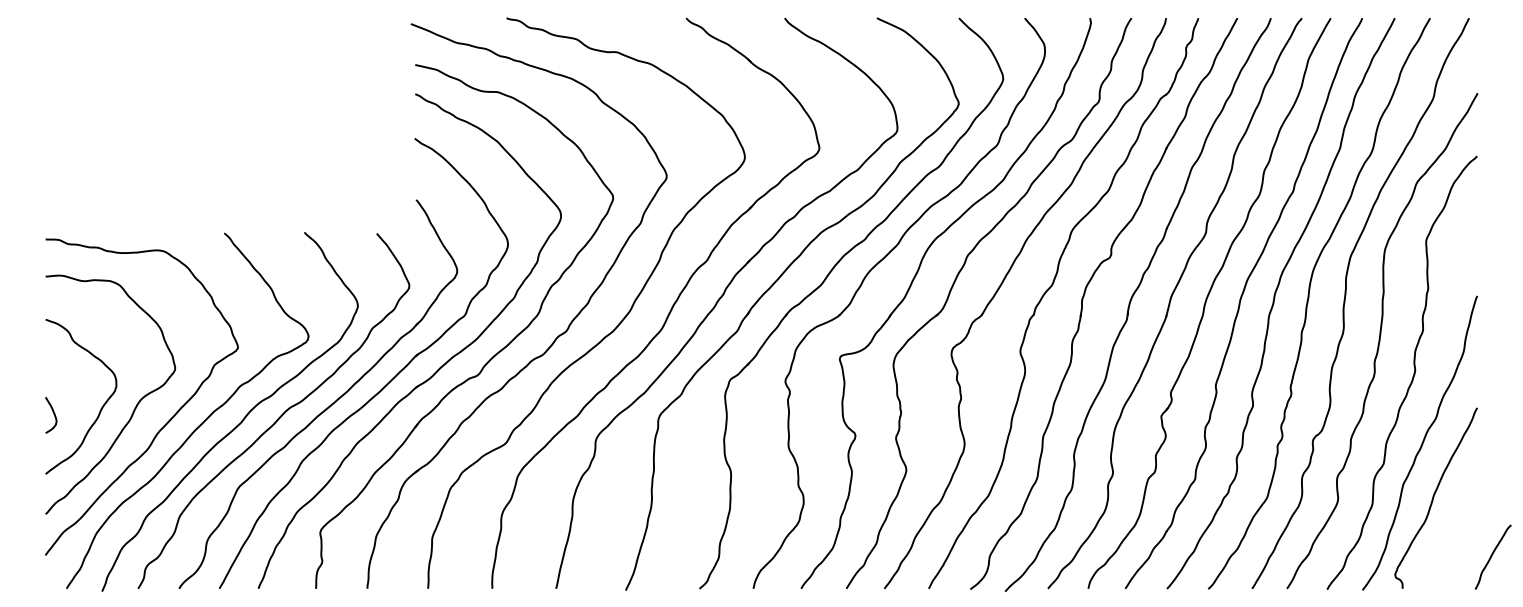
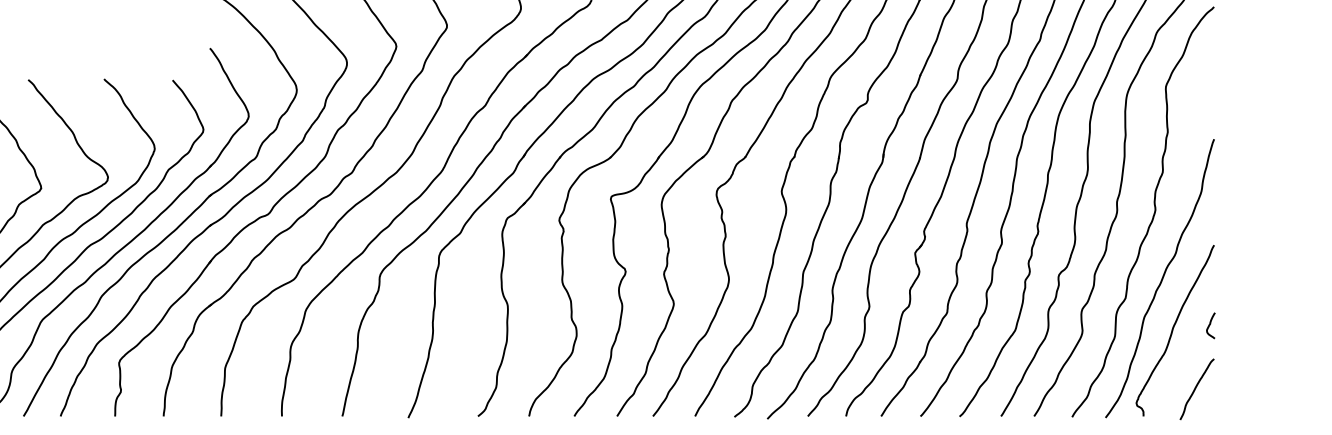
curve: (1473, 492) -> (1210, 325), added
curve: (1492, 556) -> (1196, 388), moved

